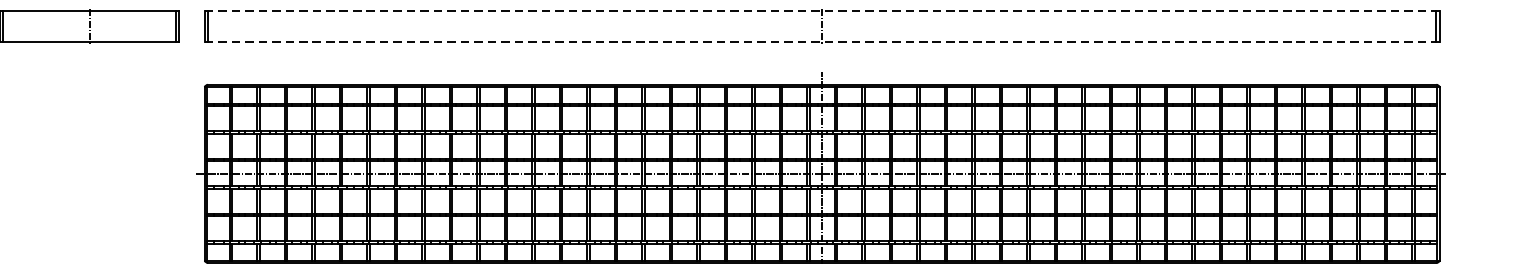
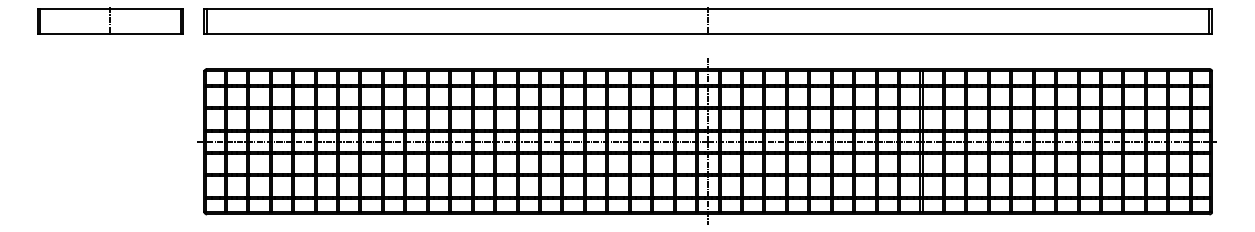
line: (822, 10) -> (708, 8), dashed -> solid
line: (822, 42) -> (708, 34), dashed -> solid

